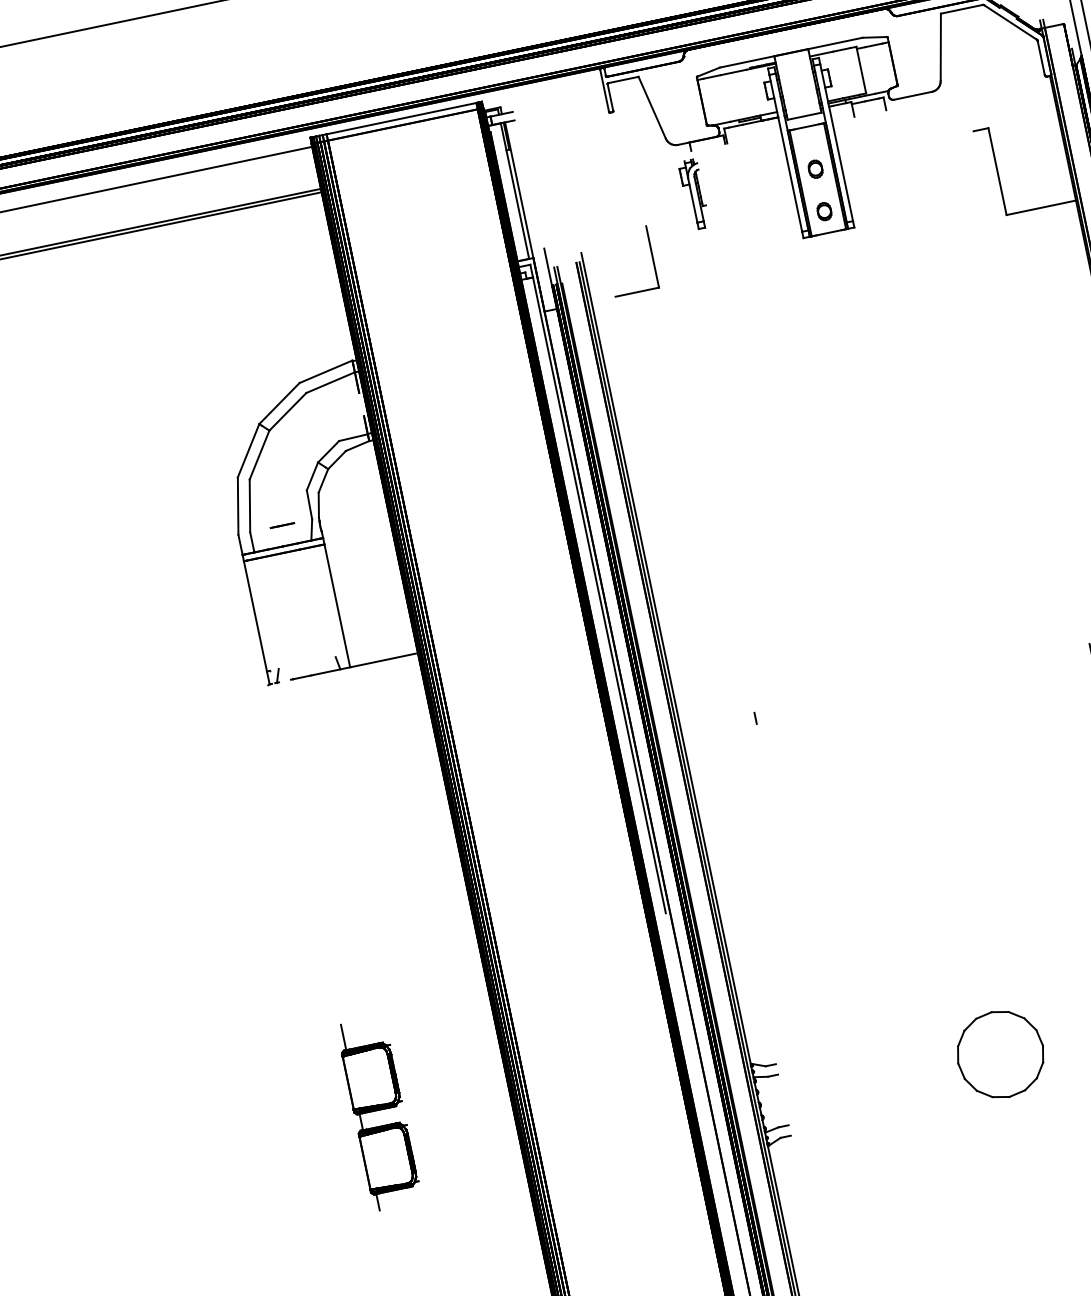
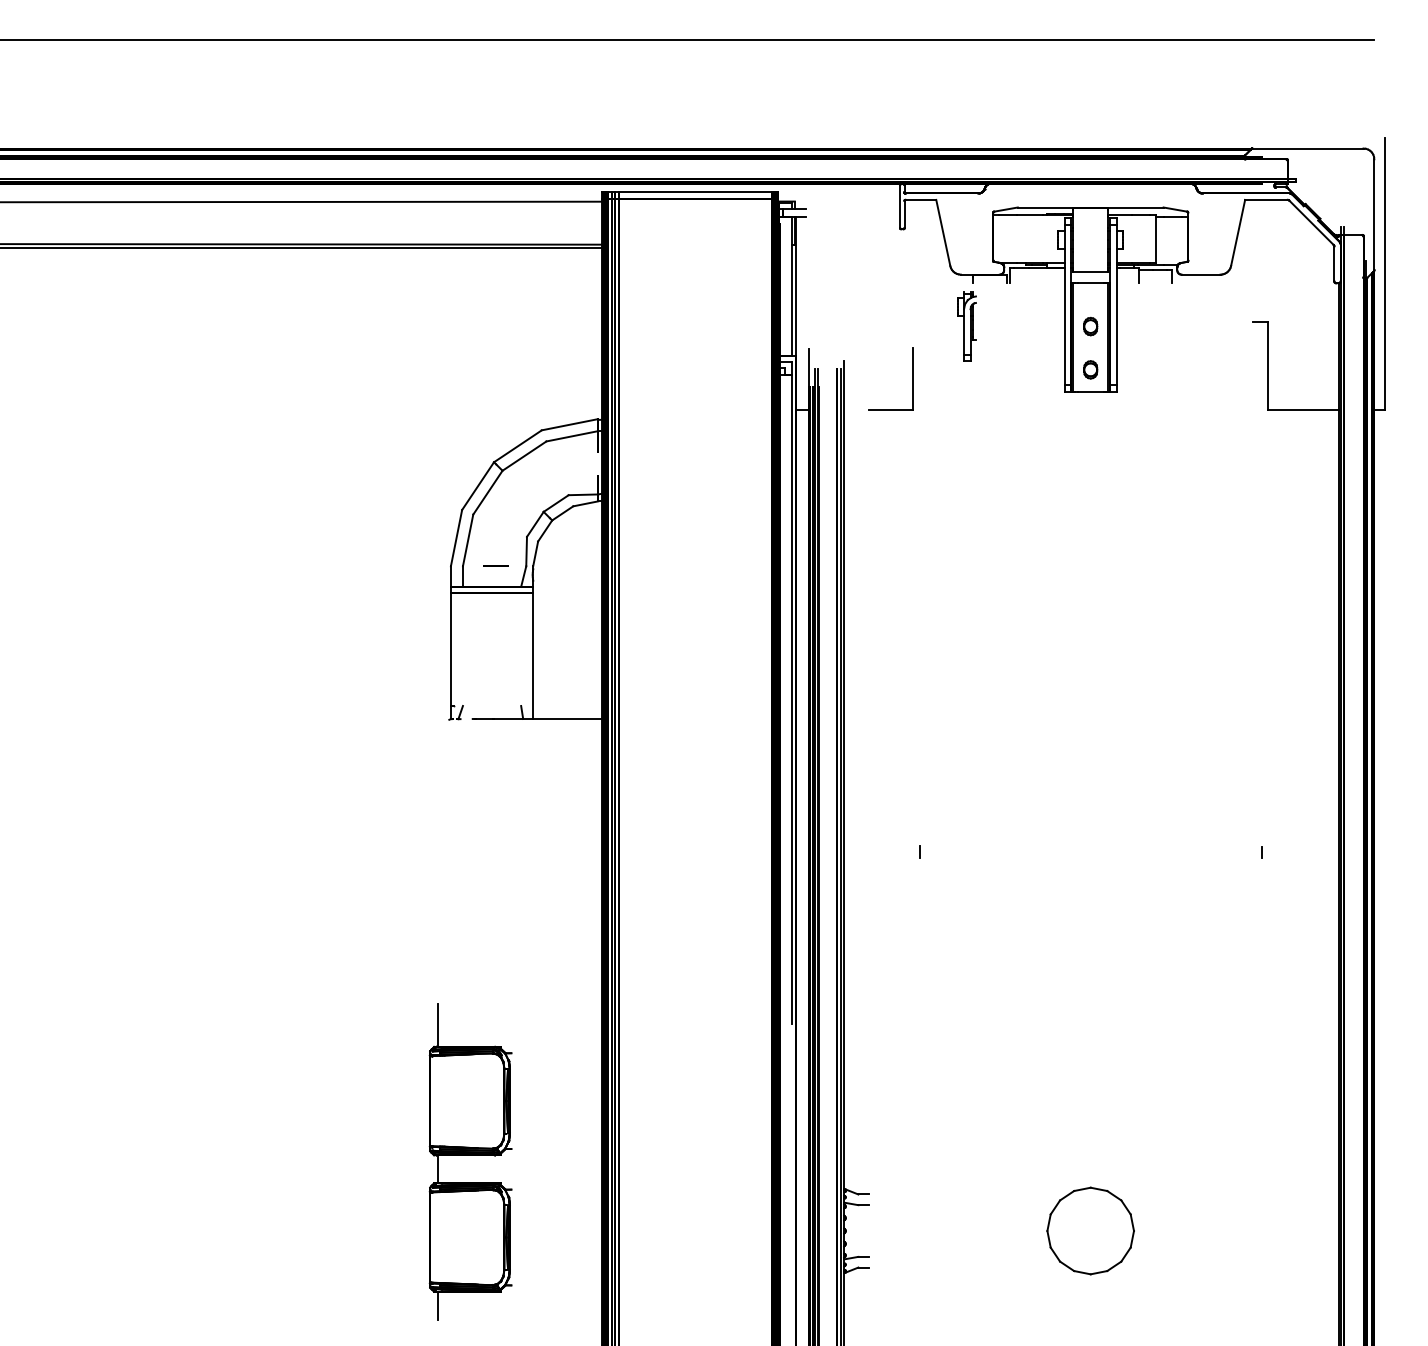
part: (379, 1113) -> (470, 1161), size x1.67

